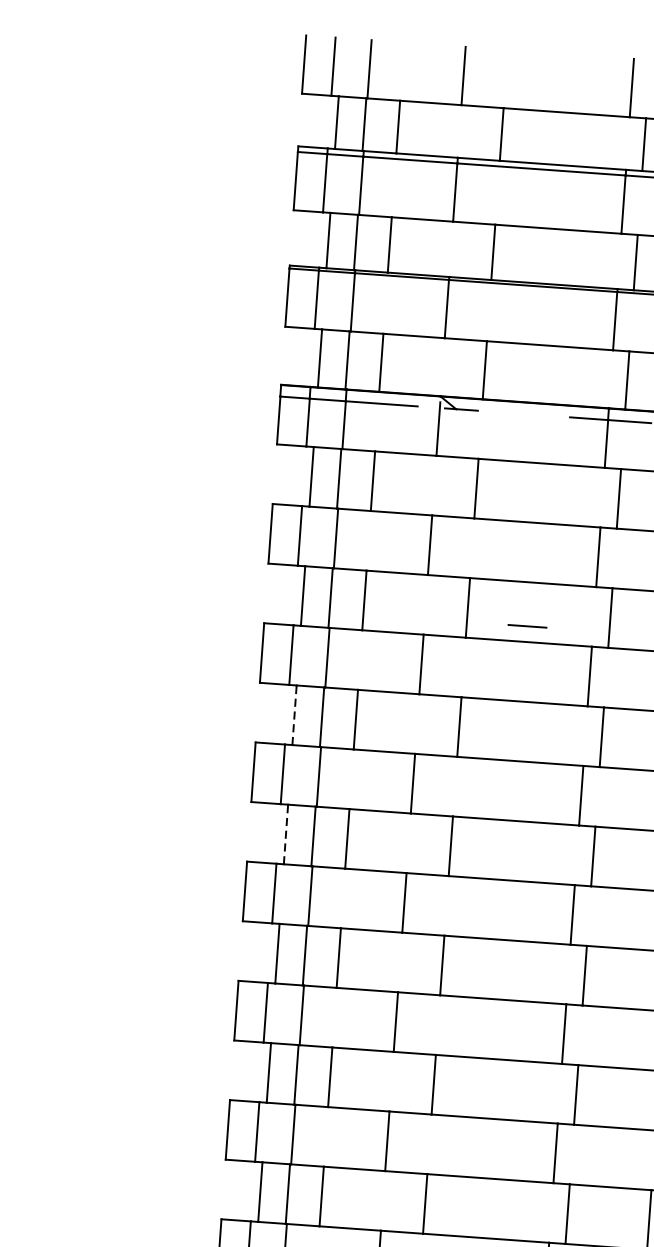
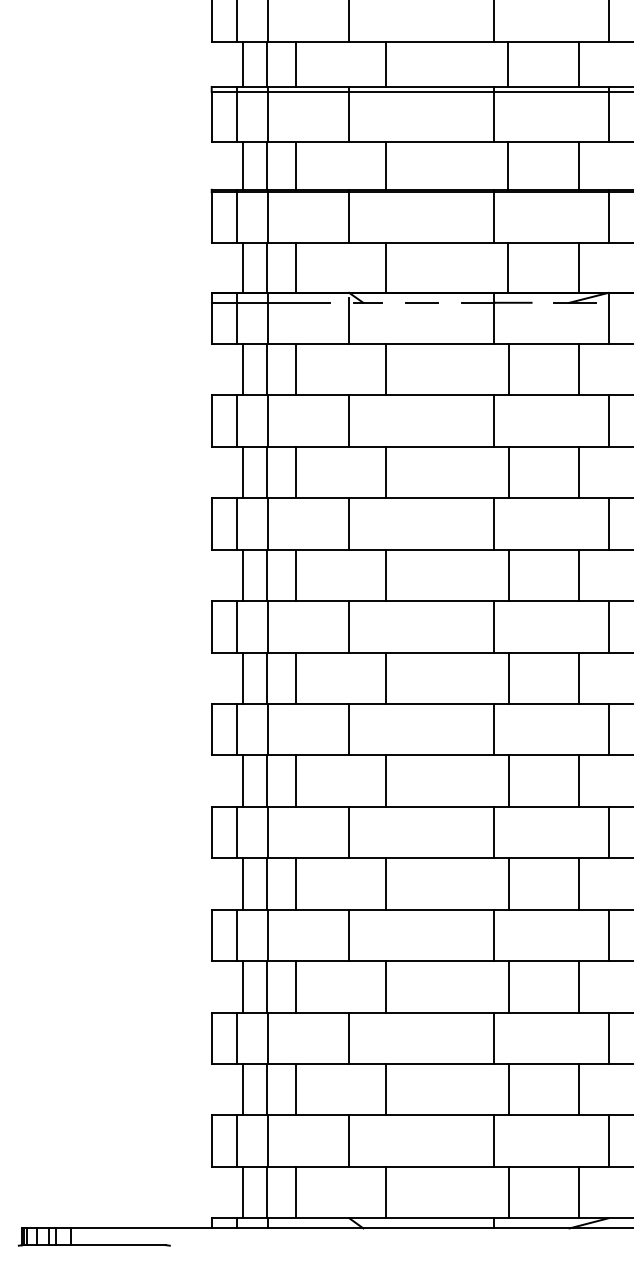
line: (527, 625) -> (421, 302), moved
line: (294, 715) -> (243, 575), dashed -> solid
line: (286, 834) -> (243, 678), dashed -> solid

